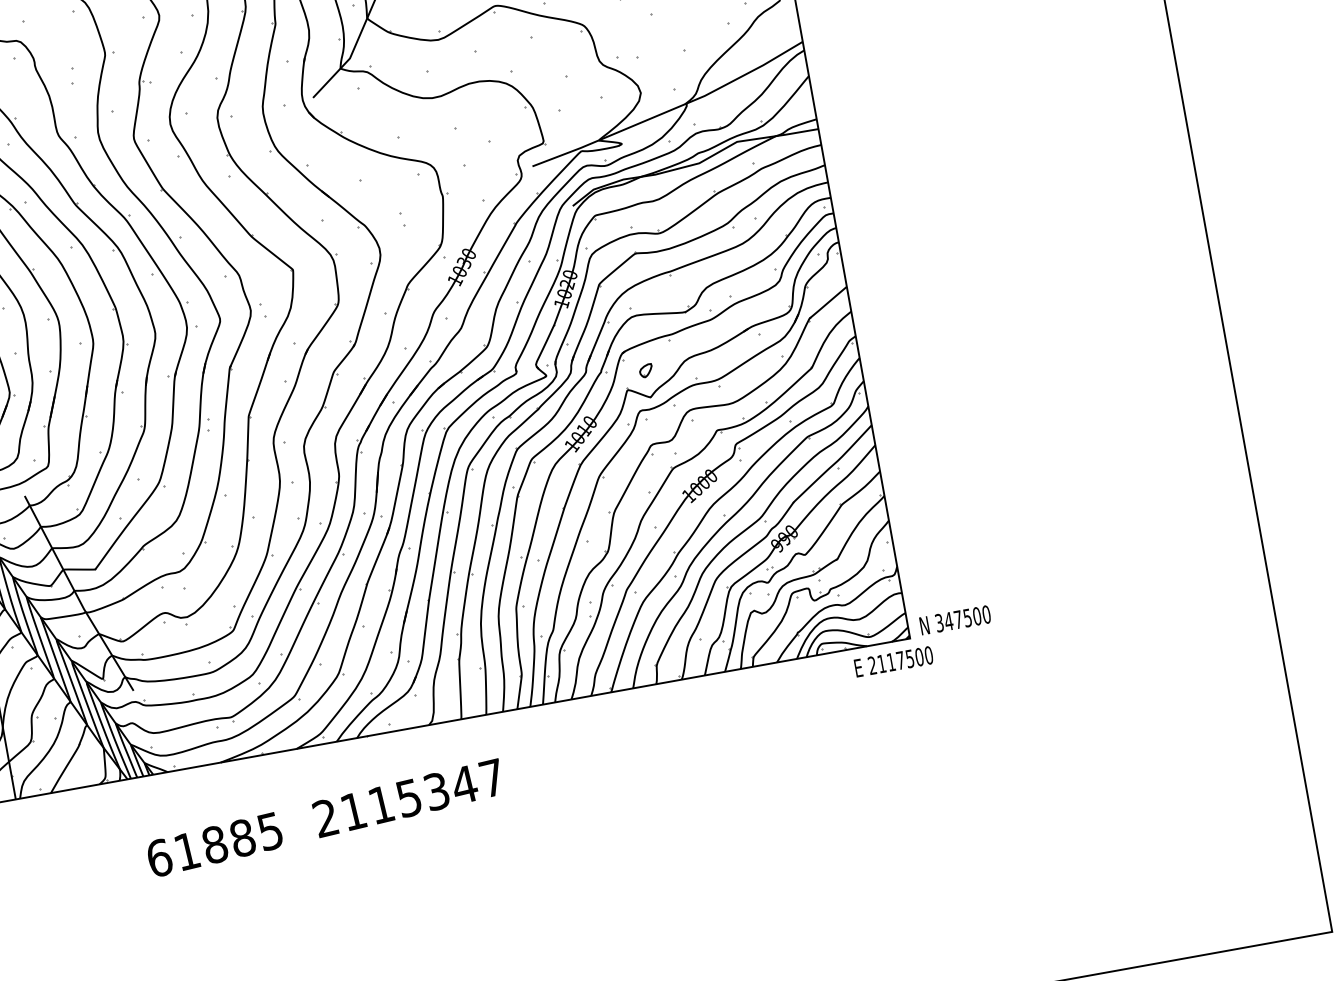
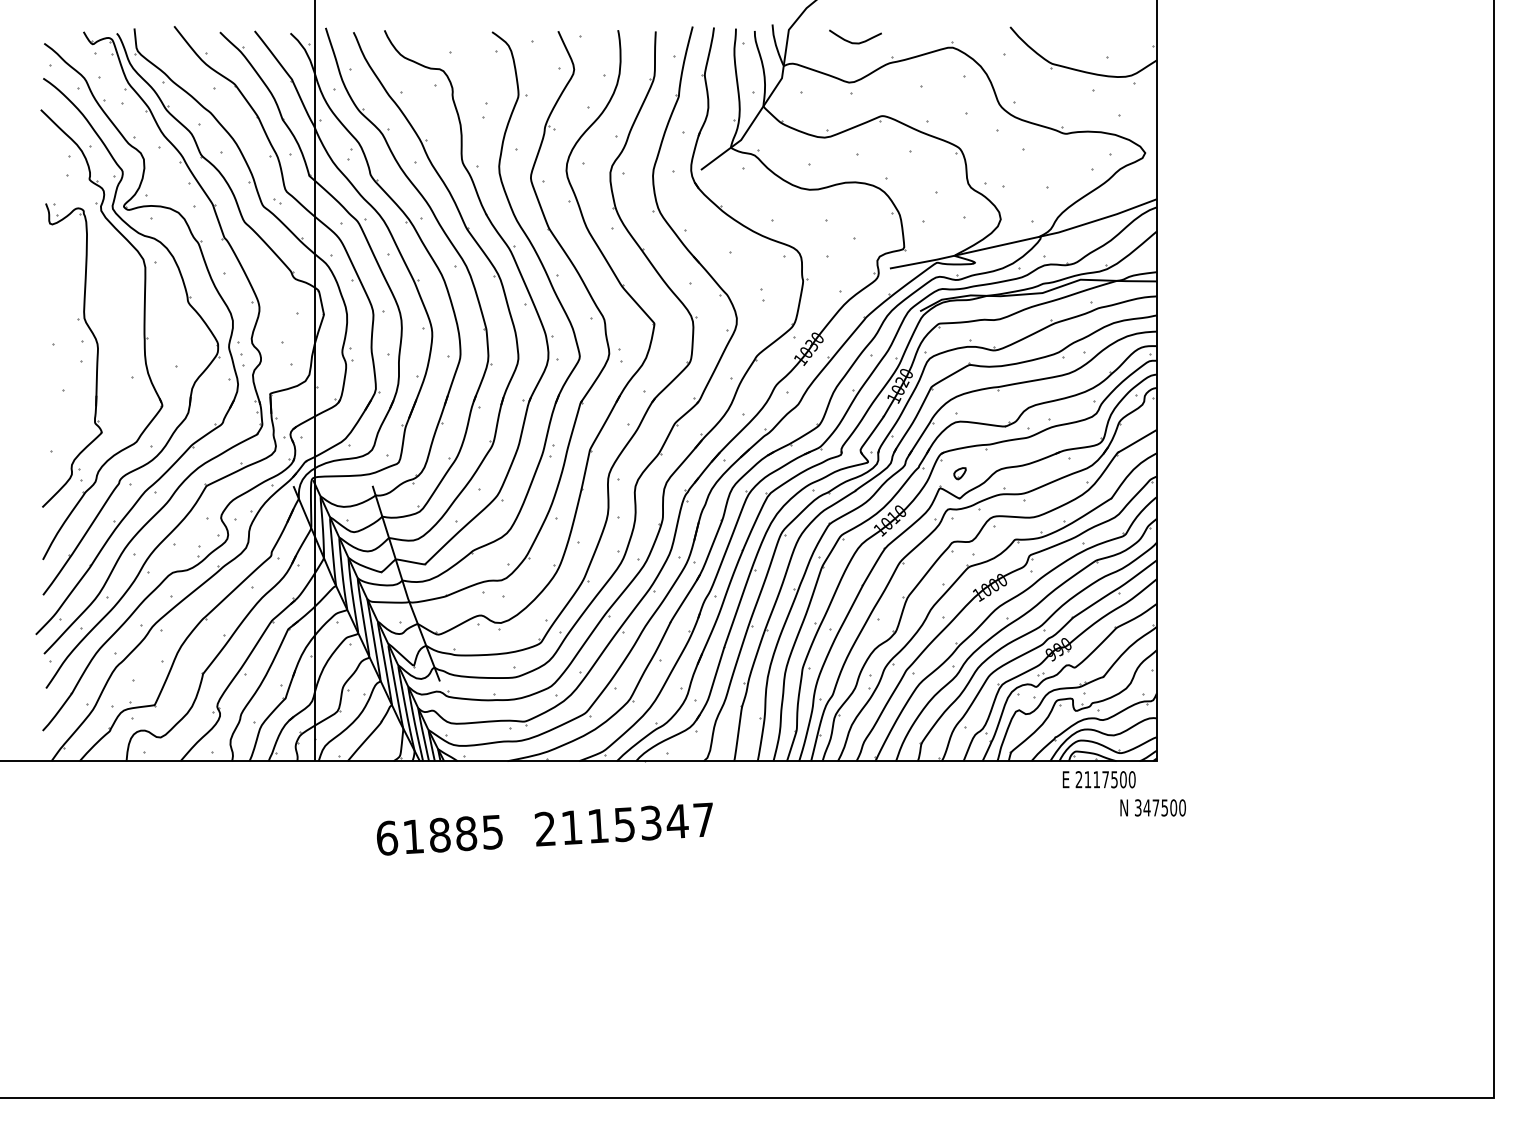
text: (954, 619) -> (1152, 807), moved
text: (893, 661) -> (1098, 779), moved
text: (324, 817) -> (544, 828), moved

